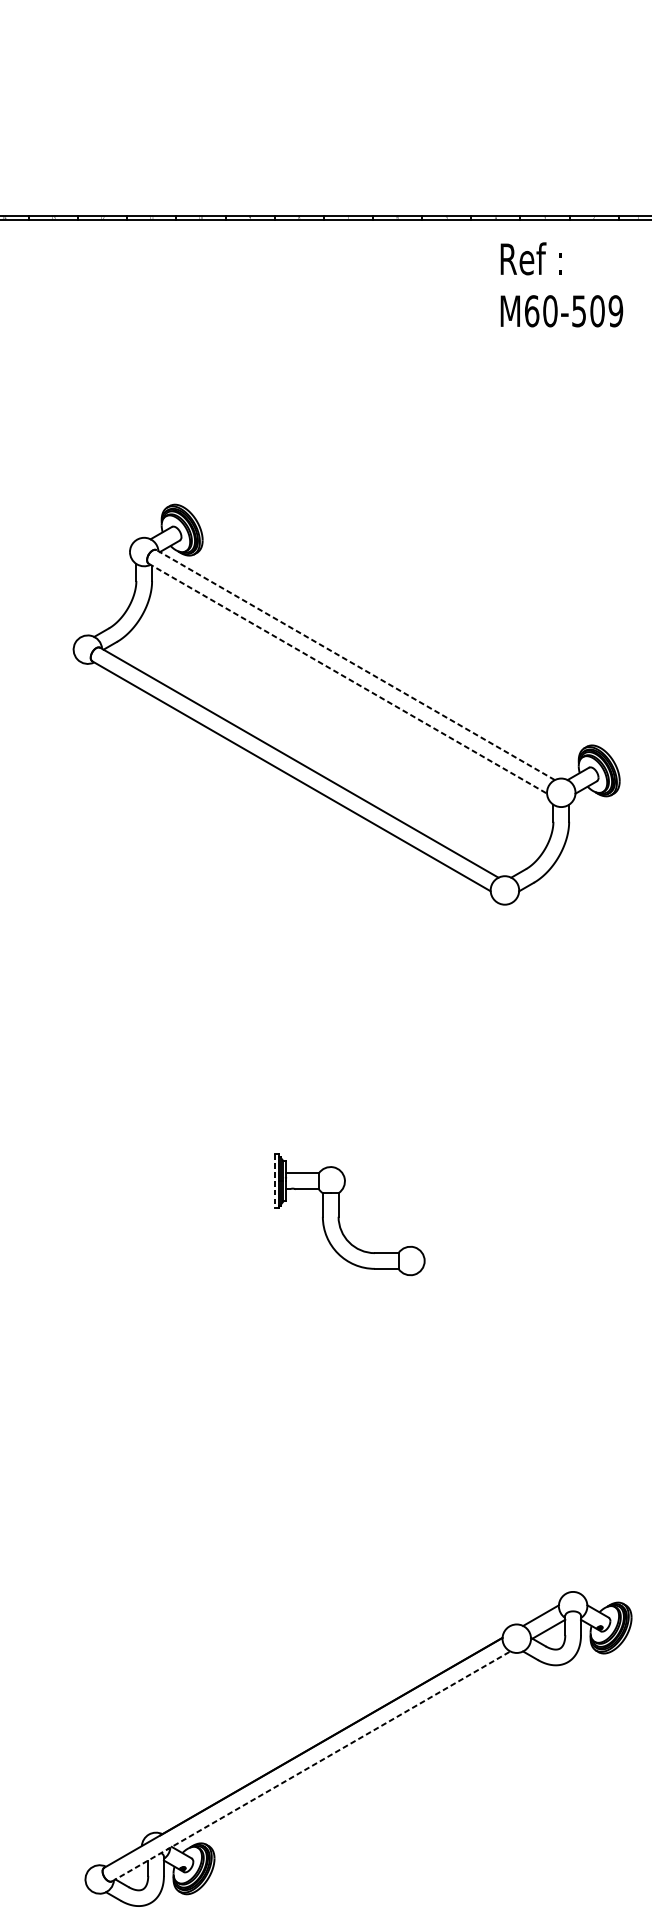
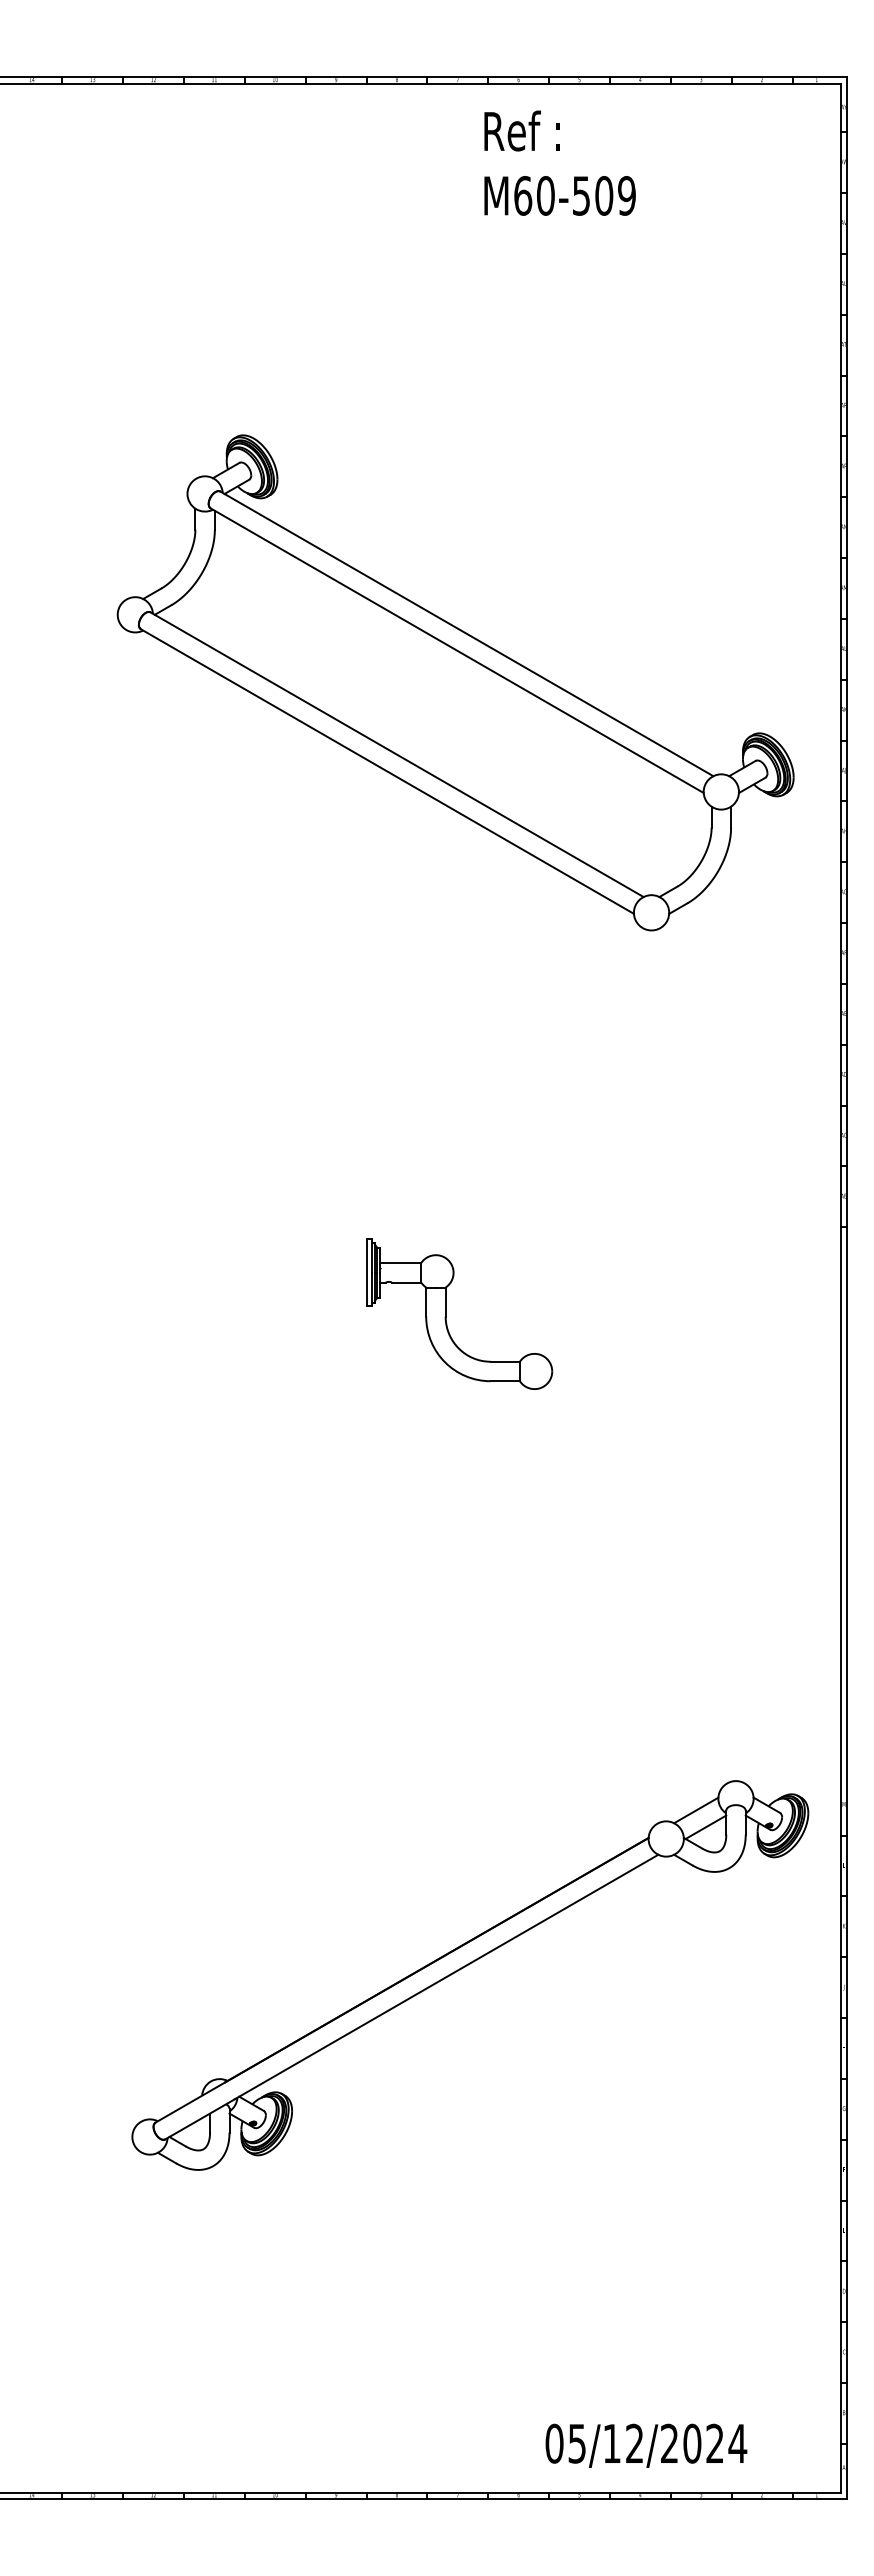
text: (561, 284) -> (559, 162), moved
line: (355, 664) -> (466, 633), dashed -> solid
line: (348, 678) -> (457, 650), dashed -> solid
line: (275, 1181) -> (367, 1273), dashed -> solid
line: (310, 1766) -> (411, 1997), dashed -> solid

